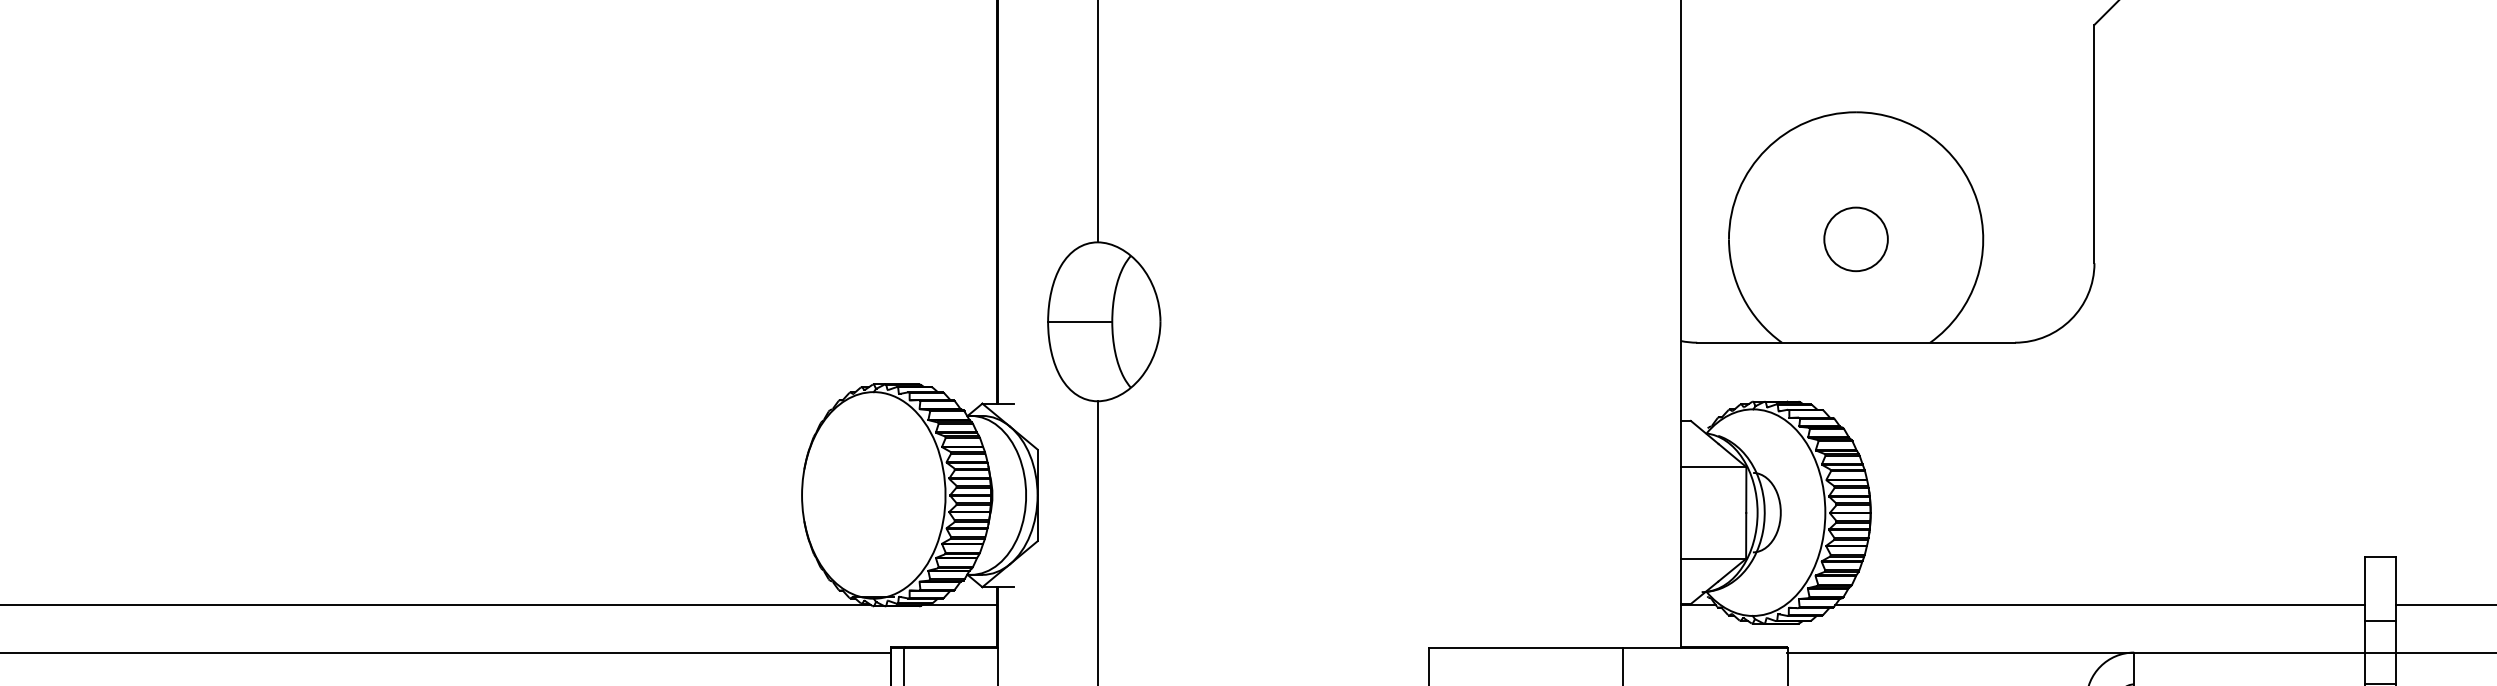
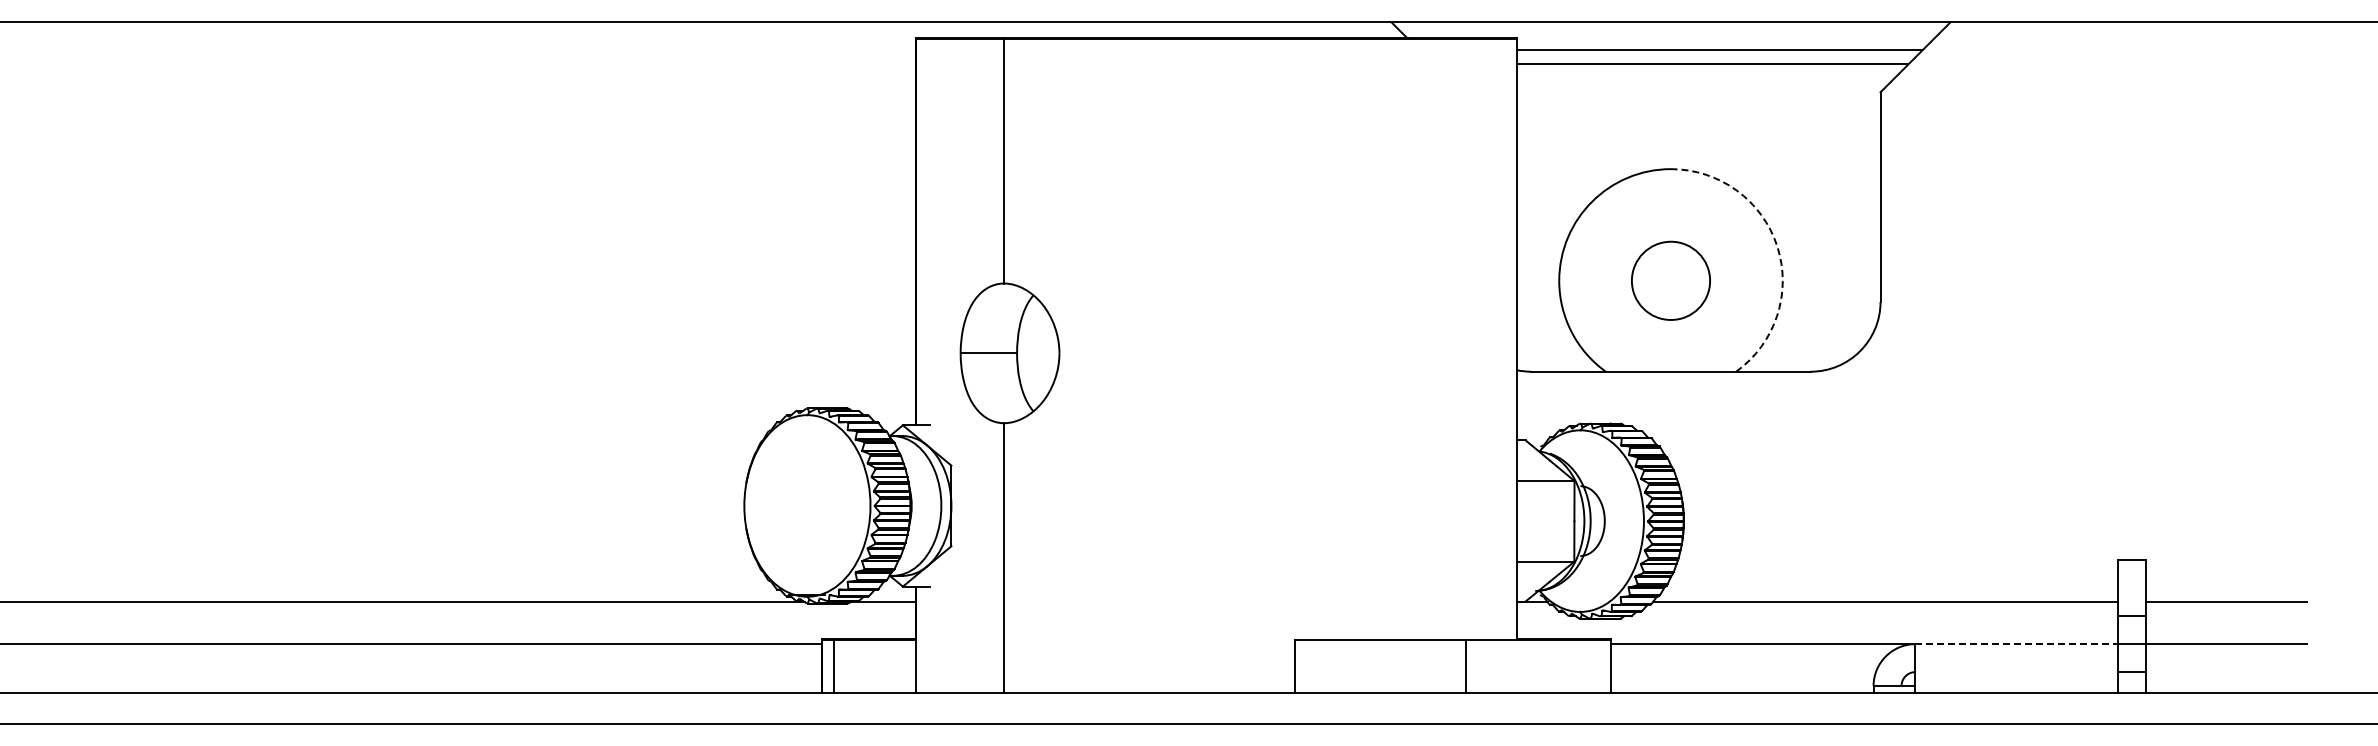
arc: (1977, 200) -> (1777, 246), solid -> dashed
circle: (1855, 238) -> (1670, 280), size x1.4
line: (2250, 653) -> (2017, 644), solid -> dashed

